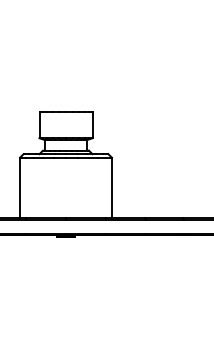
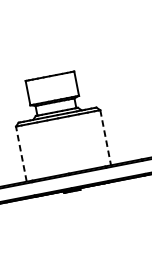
line: (20, 187) -> (21, 153), solid -> dashed
line: (111, 188) -> (105, 138), solid -> dashed

